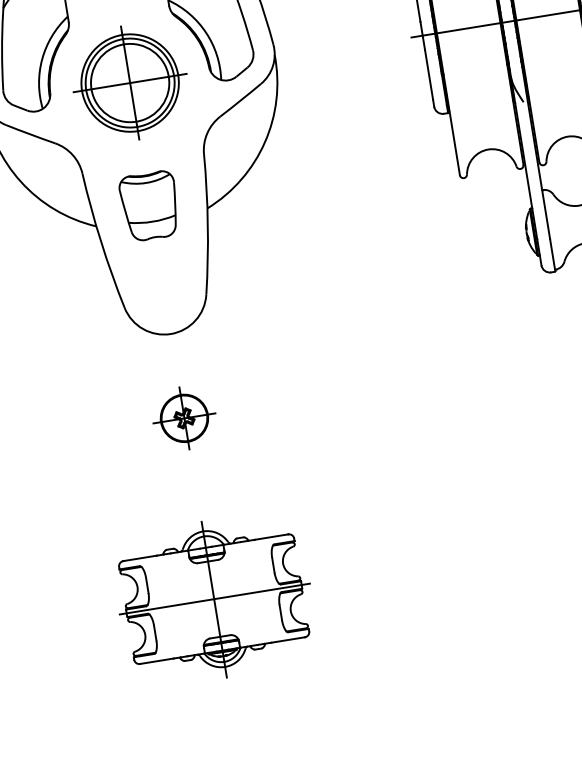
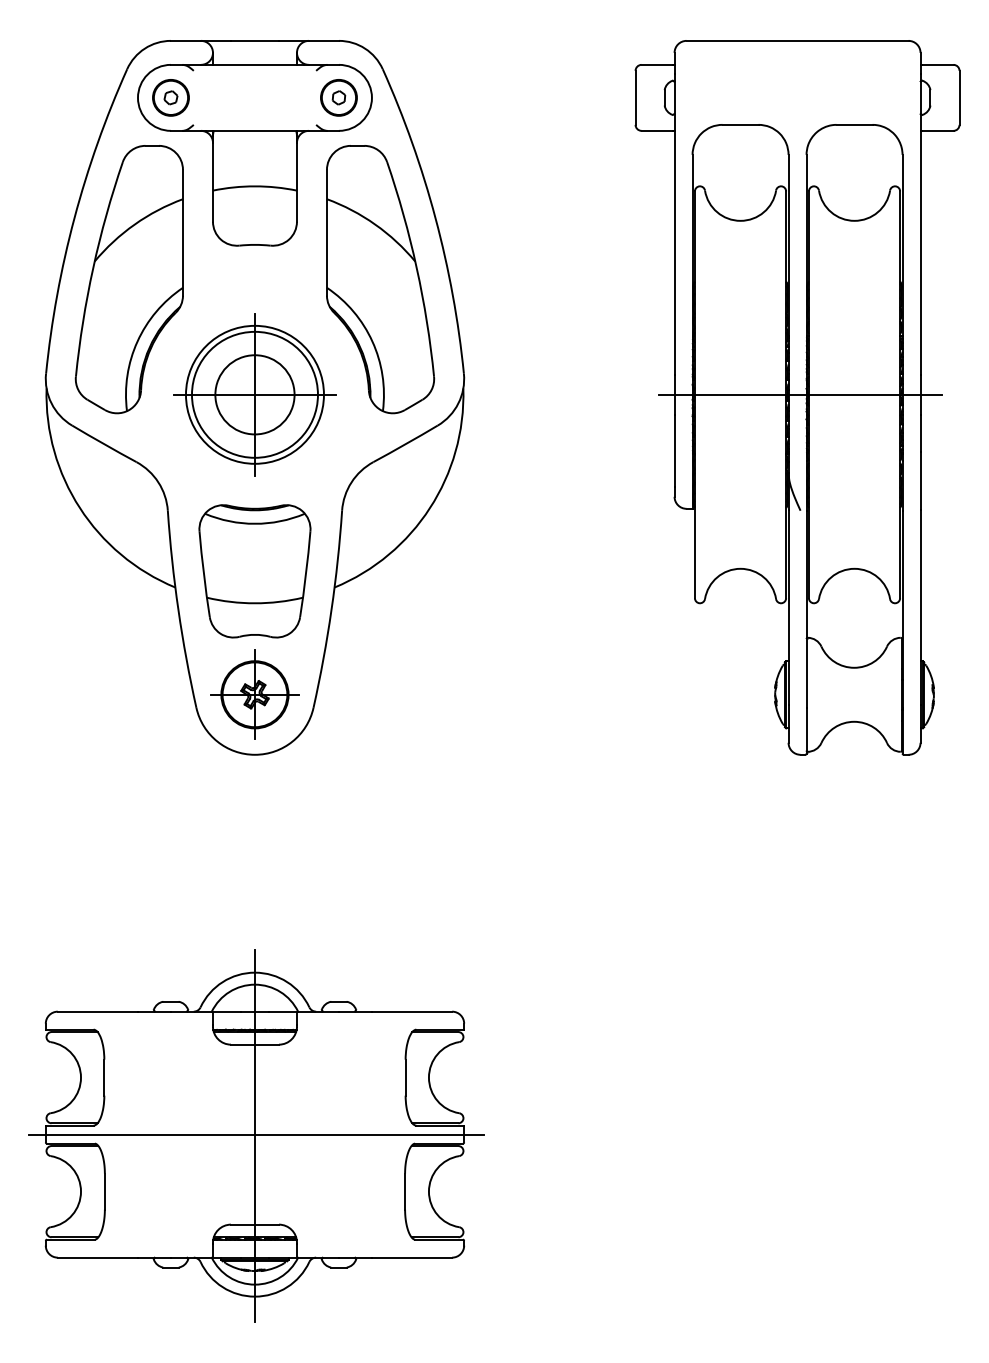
circle: (129, 82) -> (254, 394), size x0.71
part: (149, 206) -> (254, 571), size x1.43
part: (184, 418) -> (254, 694), moved
part: (214, 599) -> (256, 1135), size x1.67

